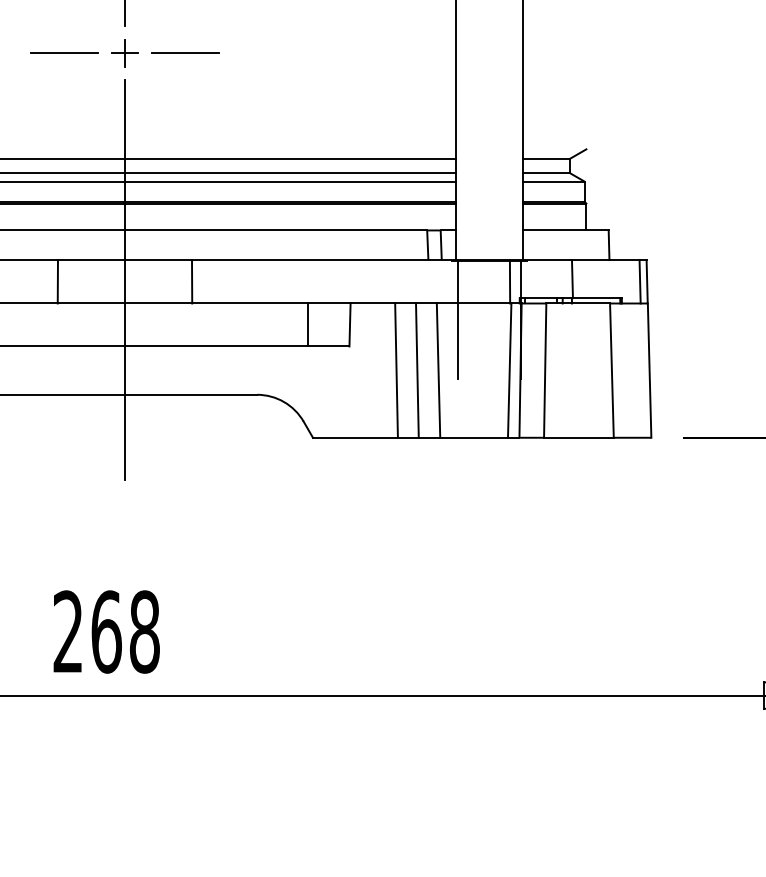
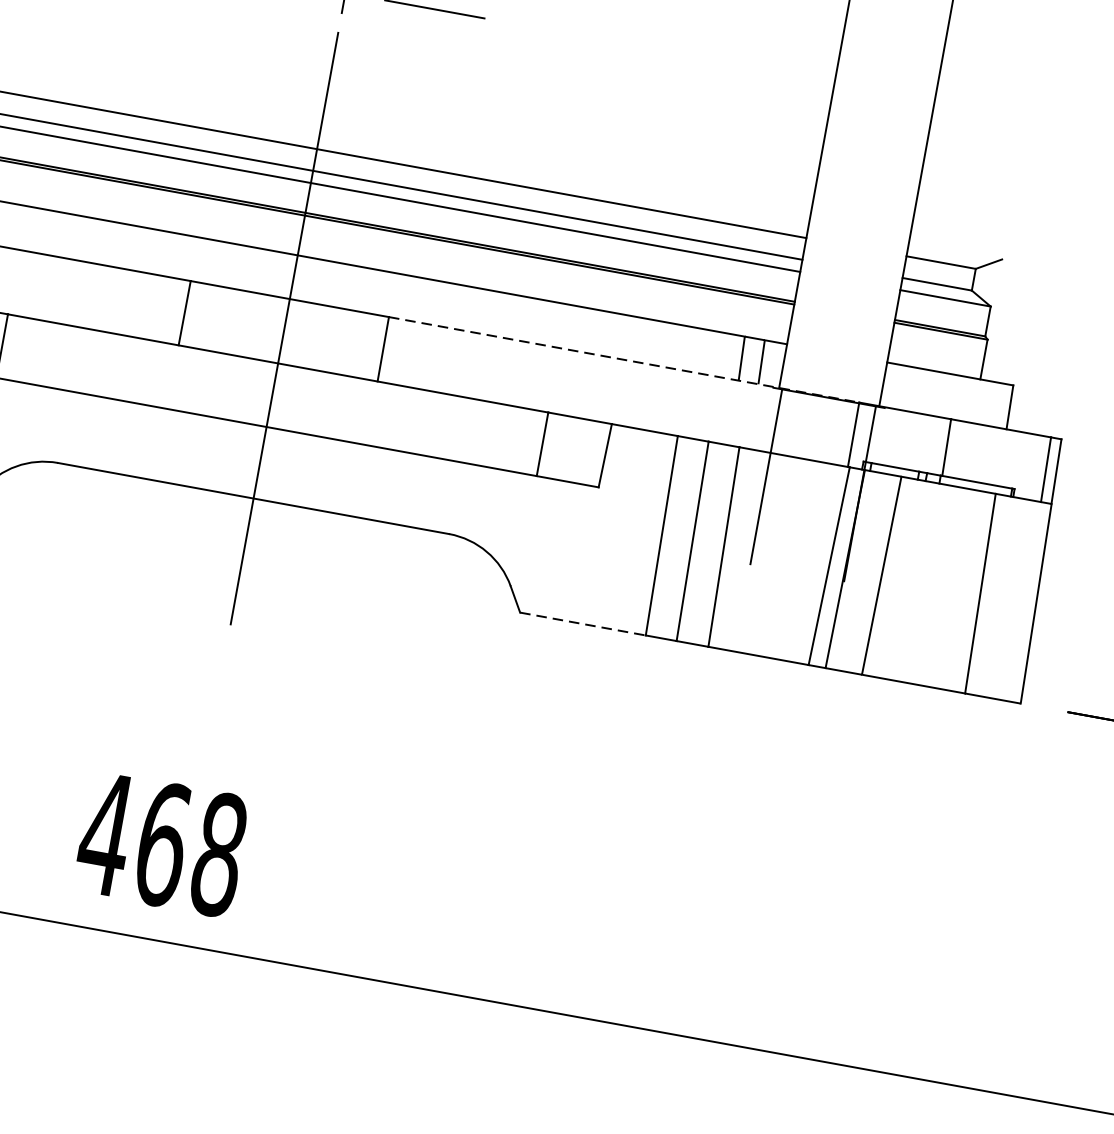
line: (350, 259) -> (623, 358), solid -> dashed
line: (355, 437) -> (583, 623), solid -> dashed
text: (68, 631) -> (106, 833), 268 -> 468

